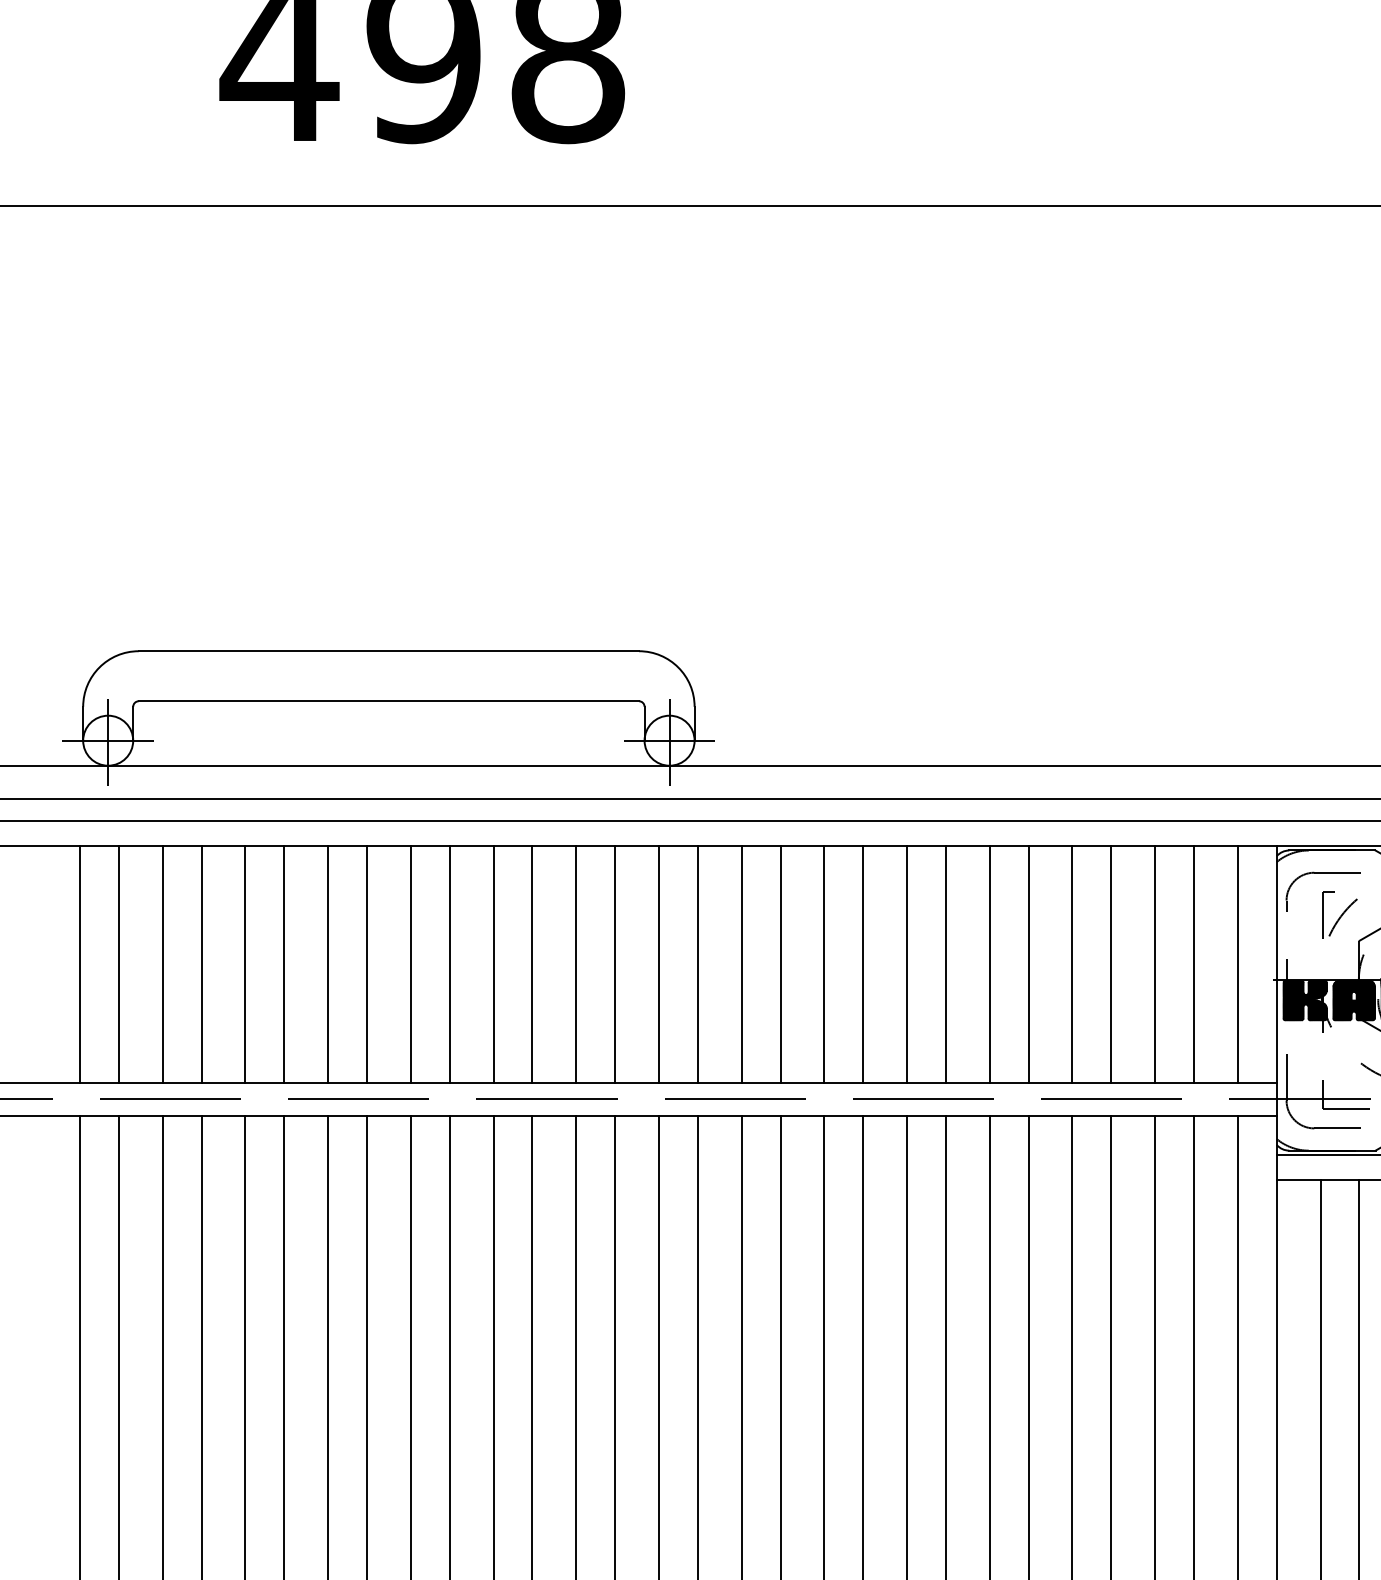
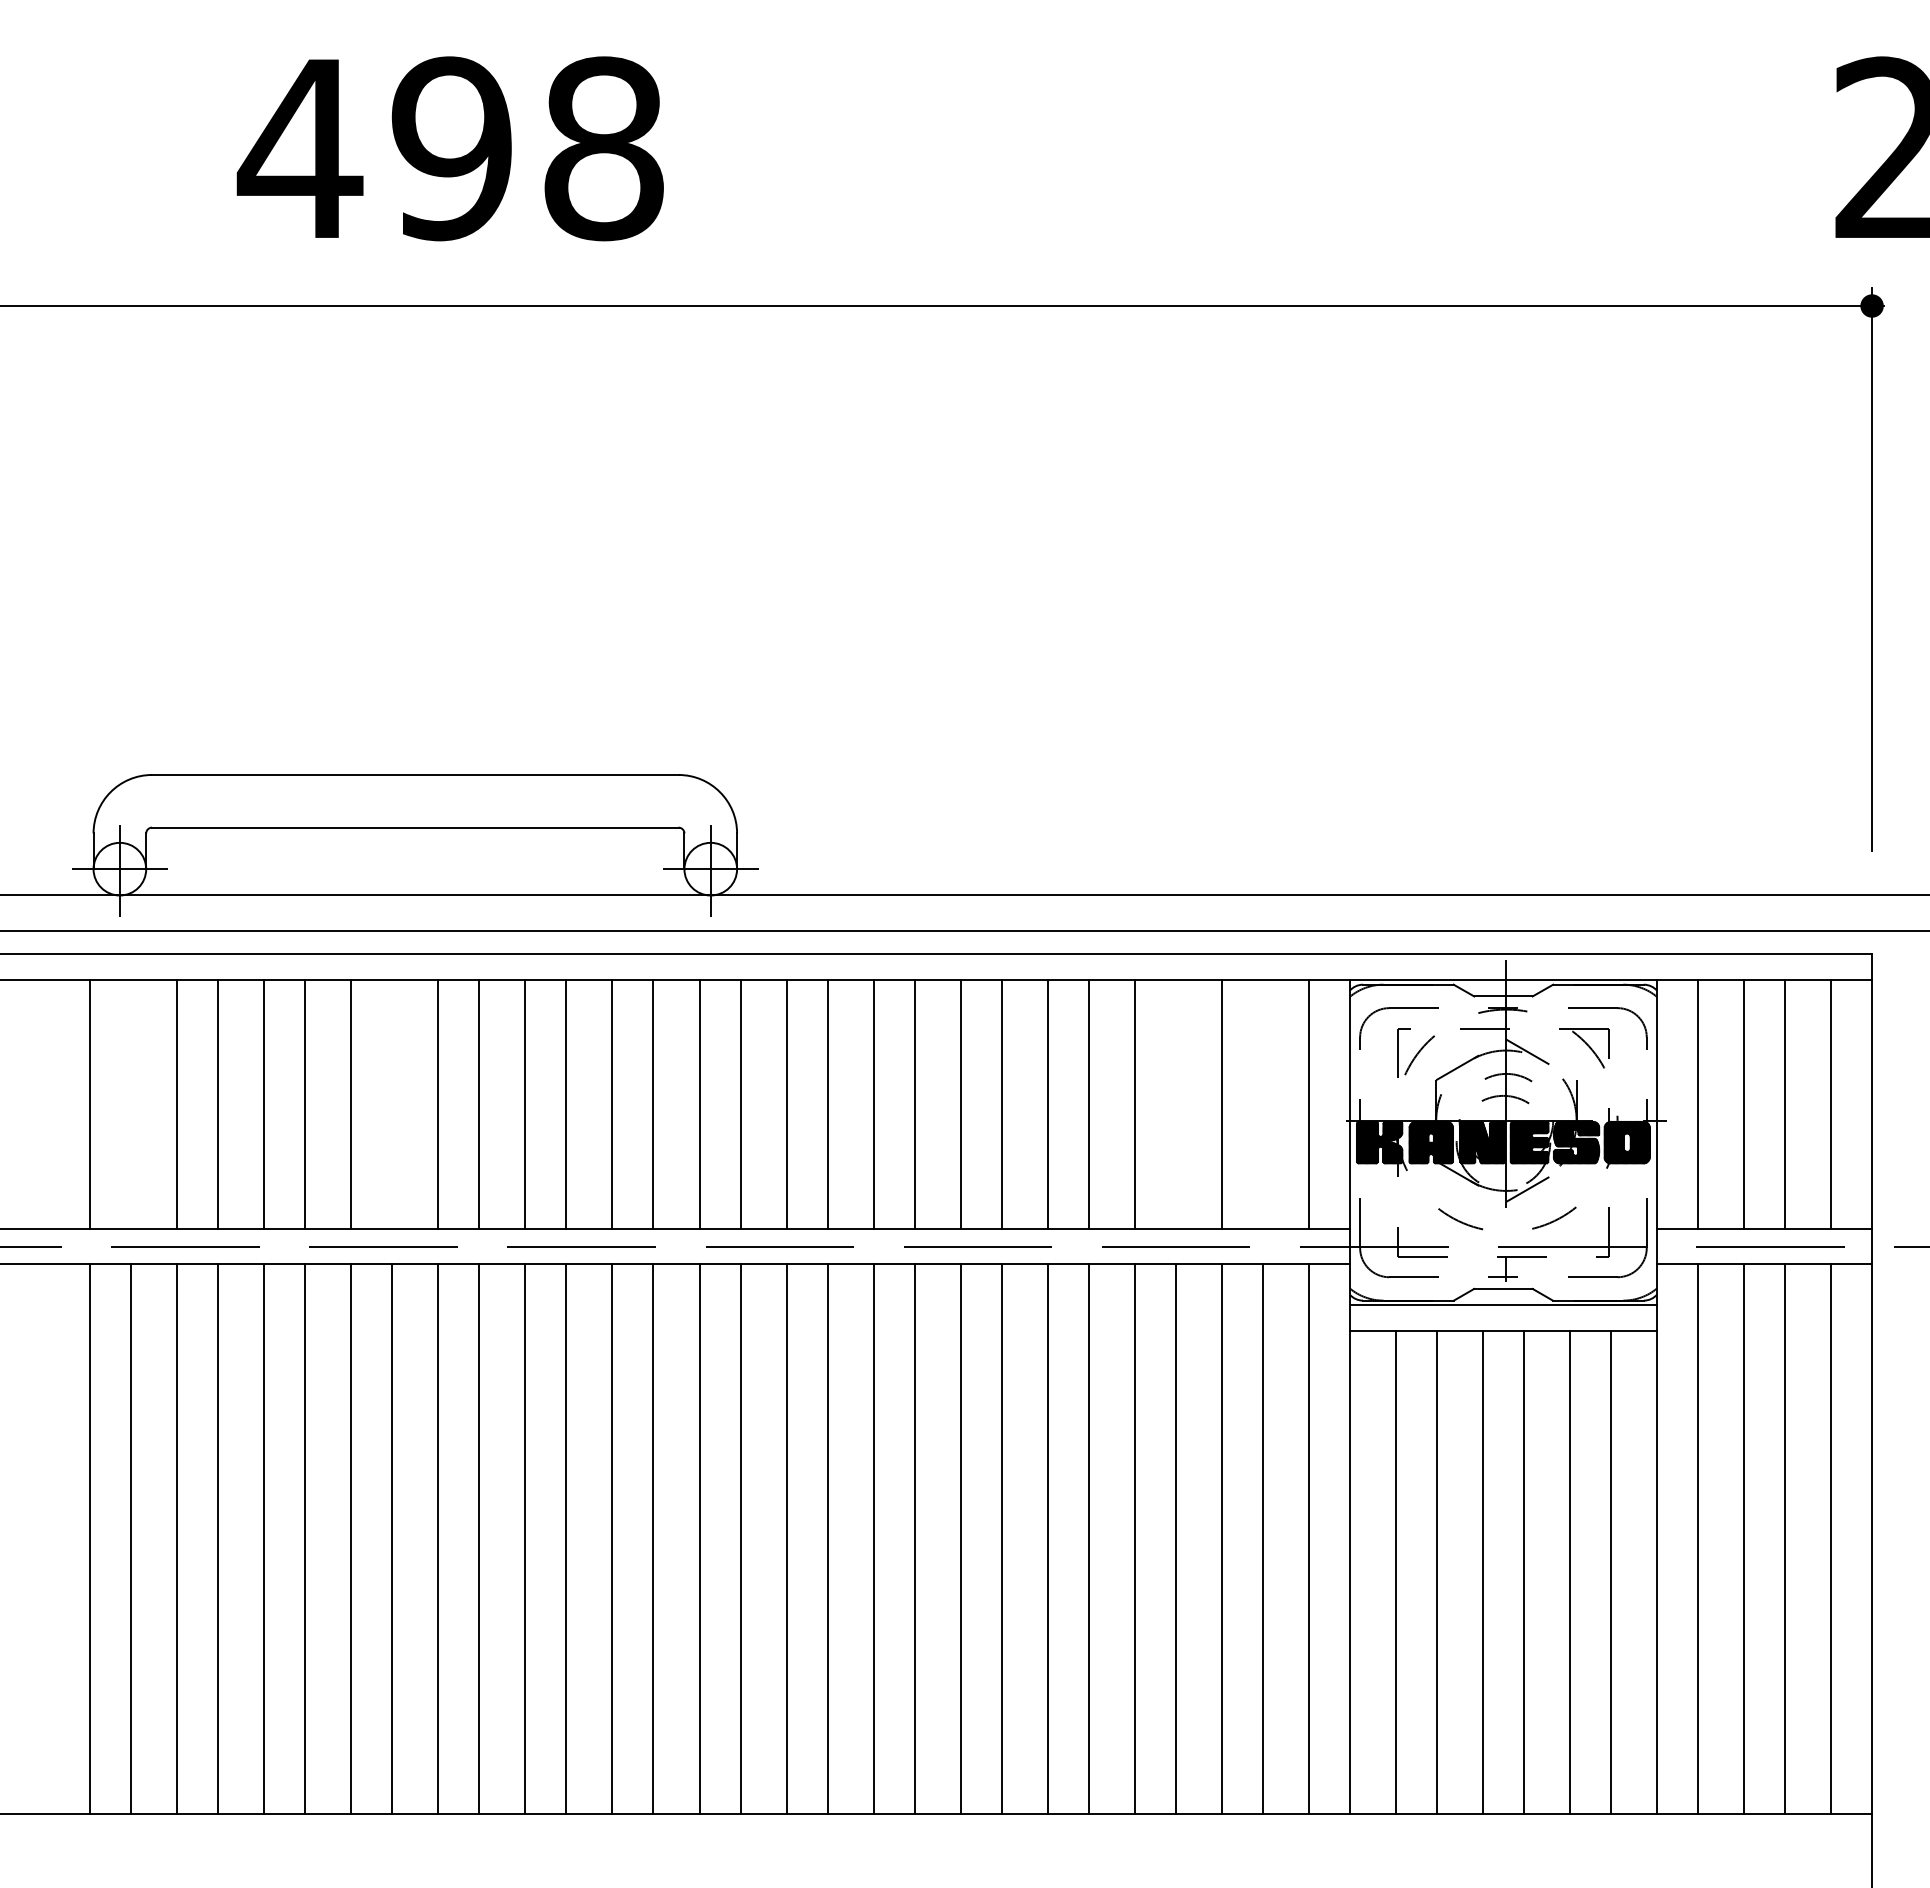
line: (119, 964) -> (131, 1104), removed
line: (367, 964) -> (392, 1104), removed
line: (1111, 964) -> (1175, 1104), removed
line: (1193, 964) -> (1262, 1104), removed

